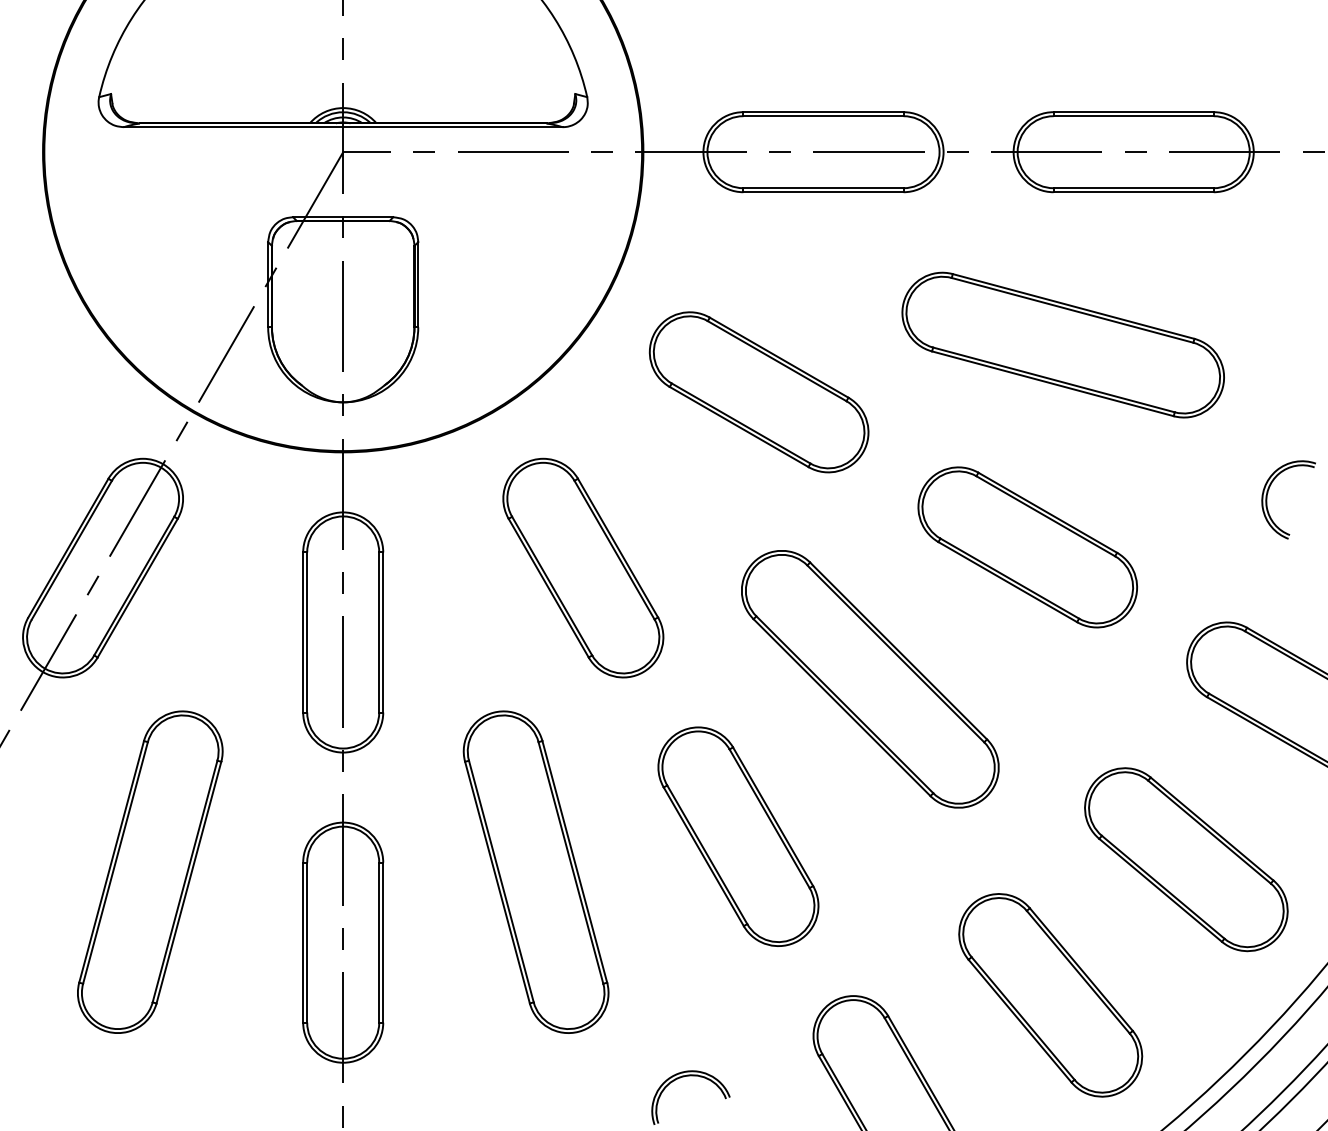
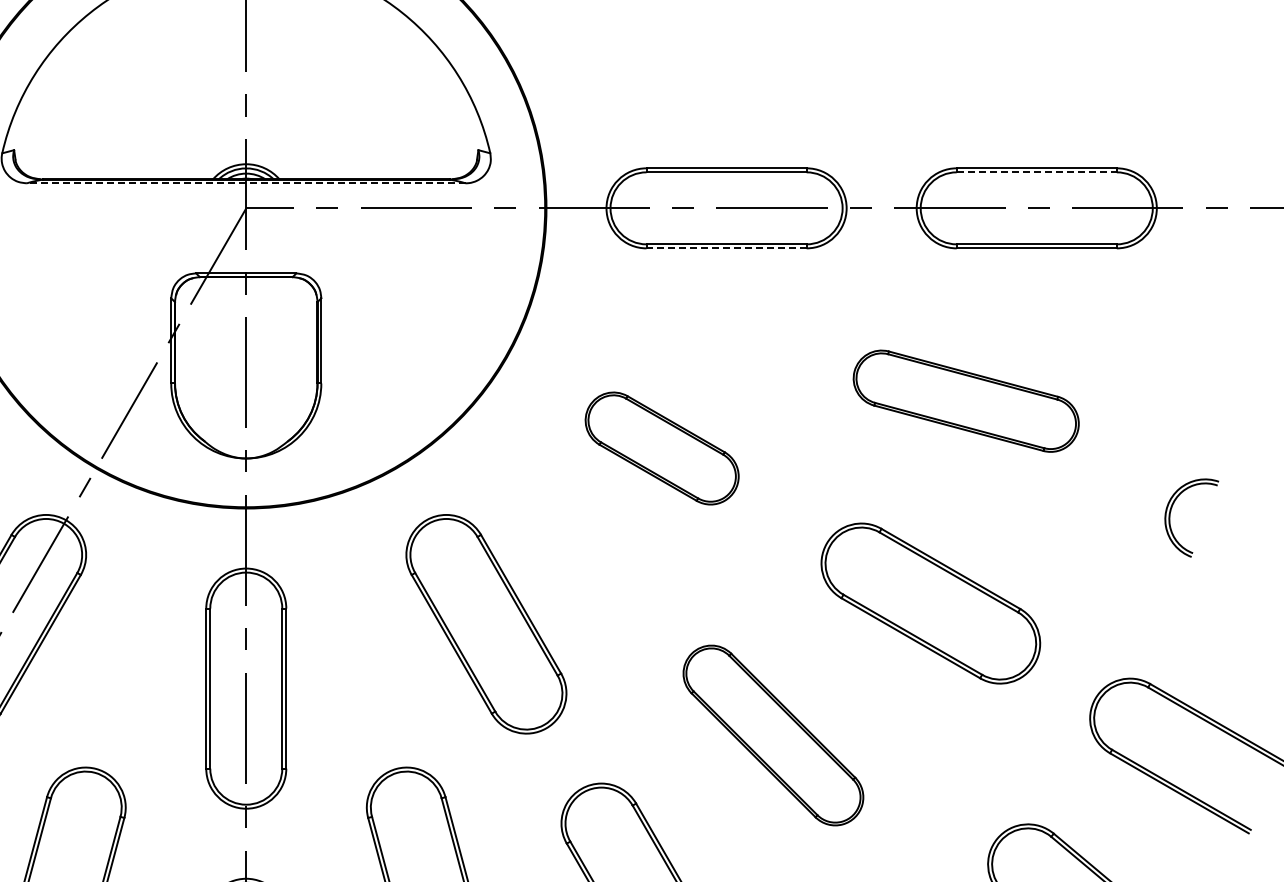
line: (1134, 116) -> (1037, 172), solid -> dashed
line: (342, 127) -> (245, 183), solid -> dashed
line: (823, 192) -> (726, 248), solid -> dashed
part: (1062, 344) -> (965, 400), size x0.7
part: (758, 392) -> (661, 448), size x0.7
part: (1268, 493) -> (1171, 511), moved
part: (870, 679) -> (773, 735), size x0.7

